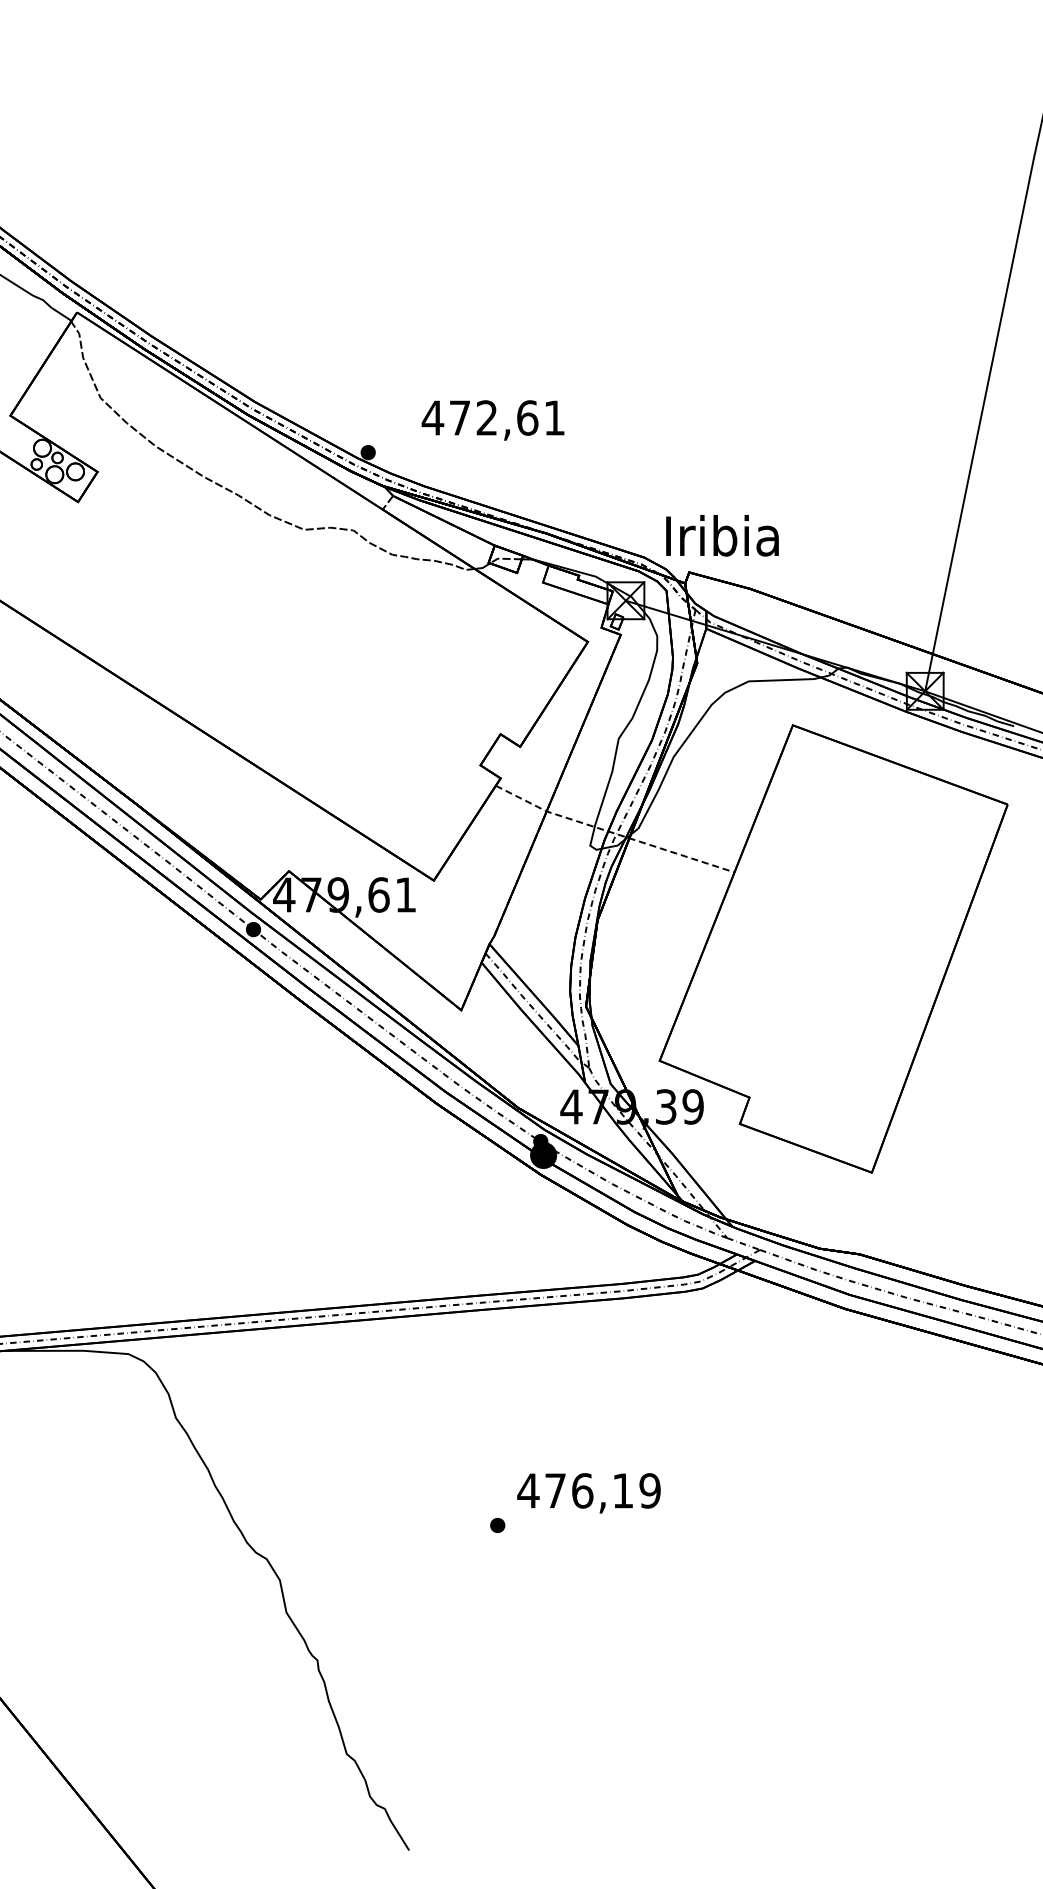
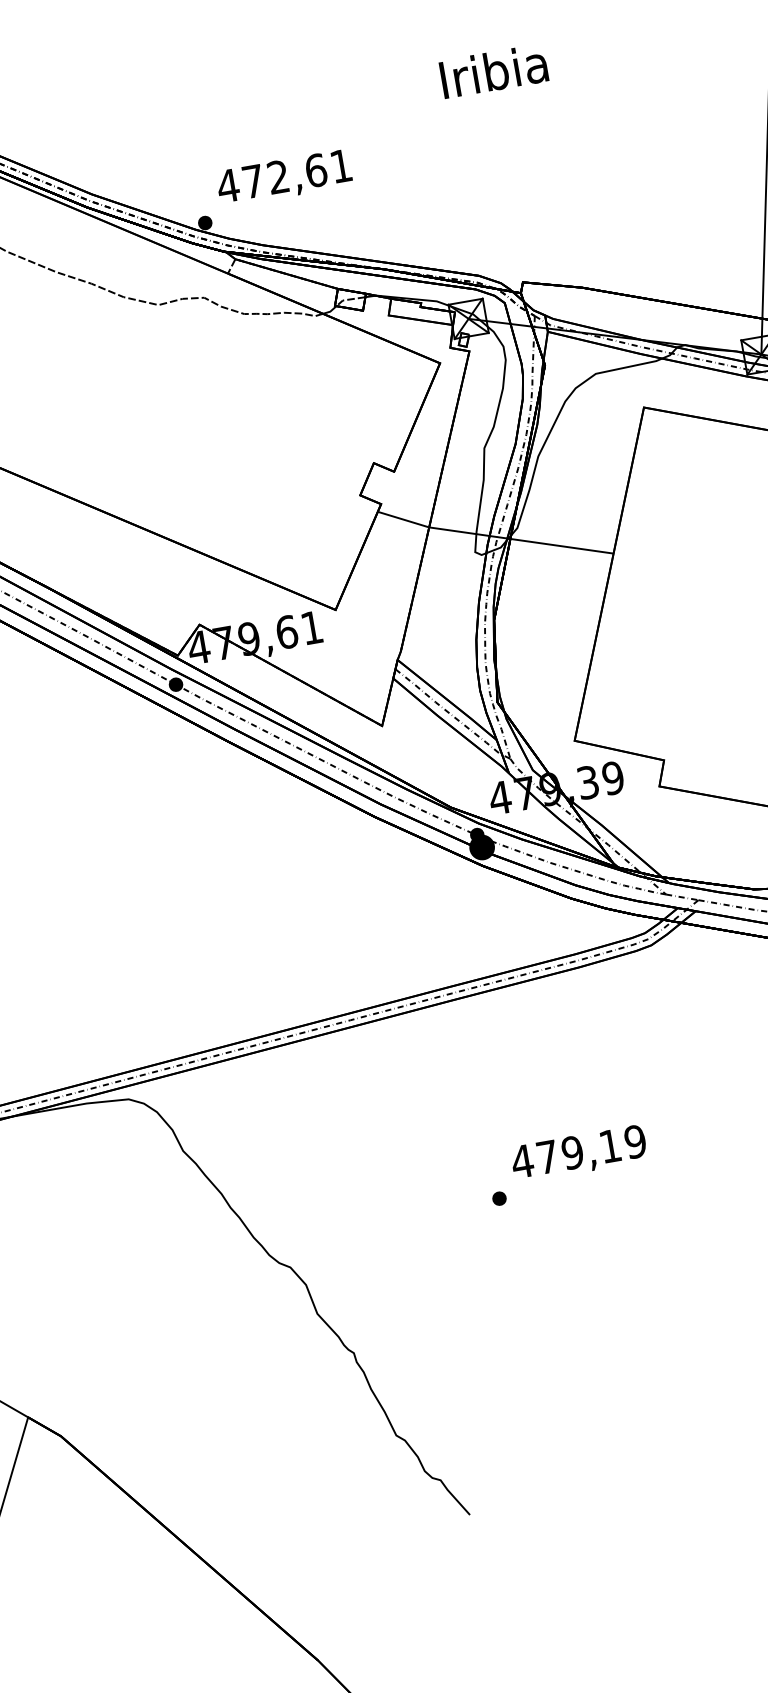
text: (492, 420) -> (283, 178), moved
text: (722, 535) -> (493, 71), moved
line: (613, 832) -> (494, 536), dashed -> solid
text: (582, 1490) -> (572, 1152), 476,19 -> 479,19

